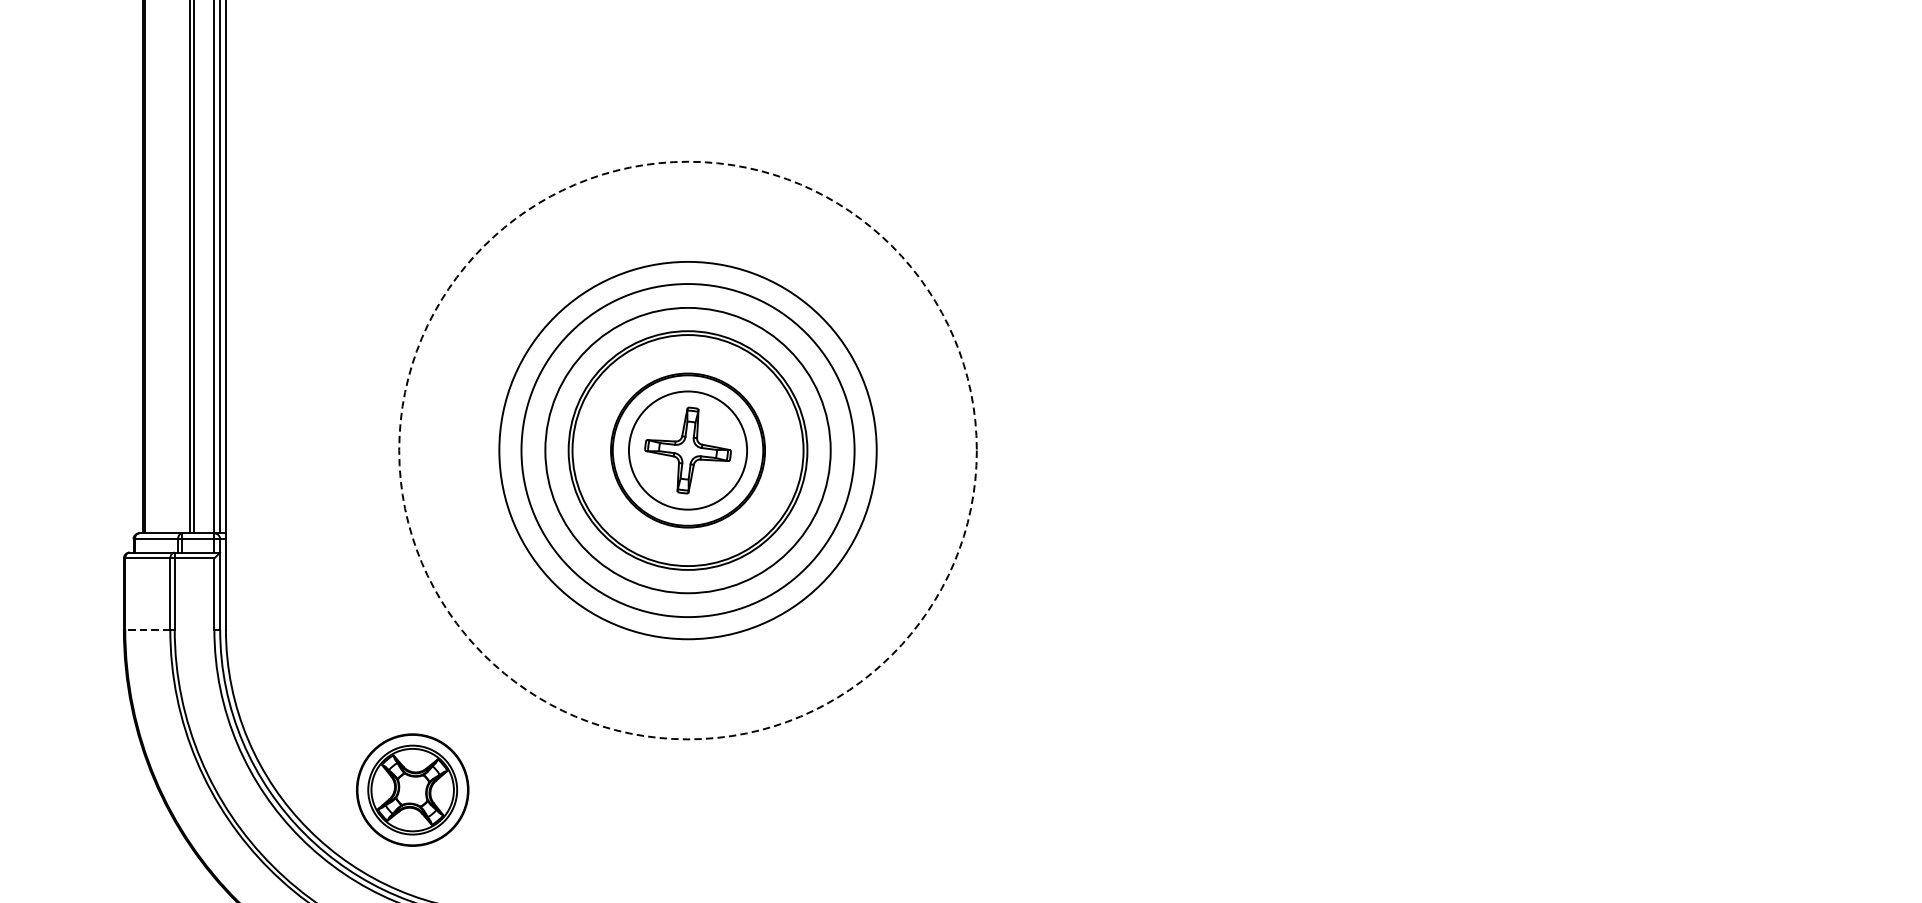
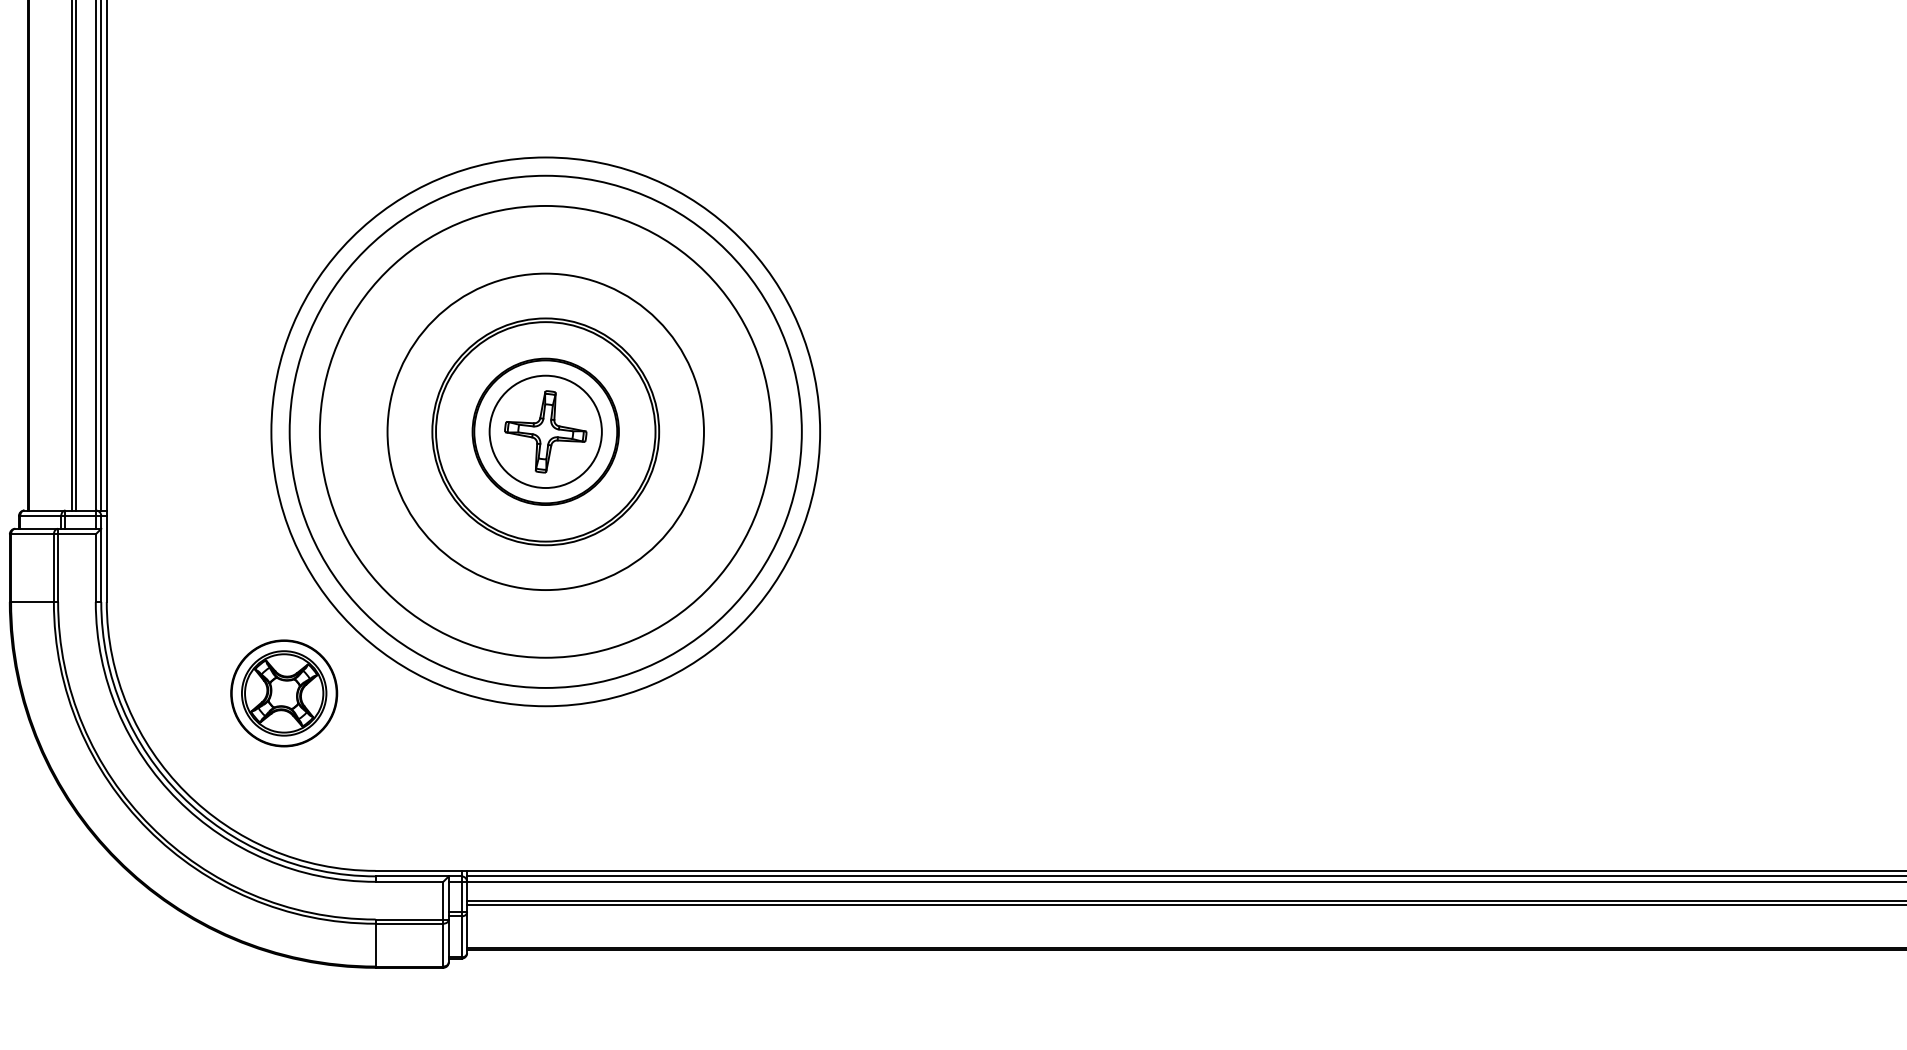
circle: (687, 450) -> (545, 431), dashed -> solid
circle: (687, 450) -> (545, 431), size x1.43
circle: (687, 450) -> (545, 431), size x1.67
line: (147, 629) -> (32, 601), dashed -> solid
part: (413, 790) -> (284, 693), moved

